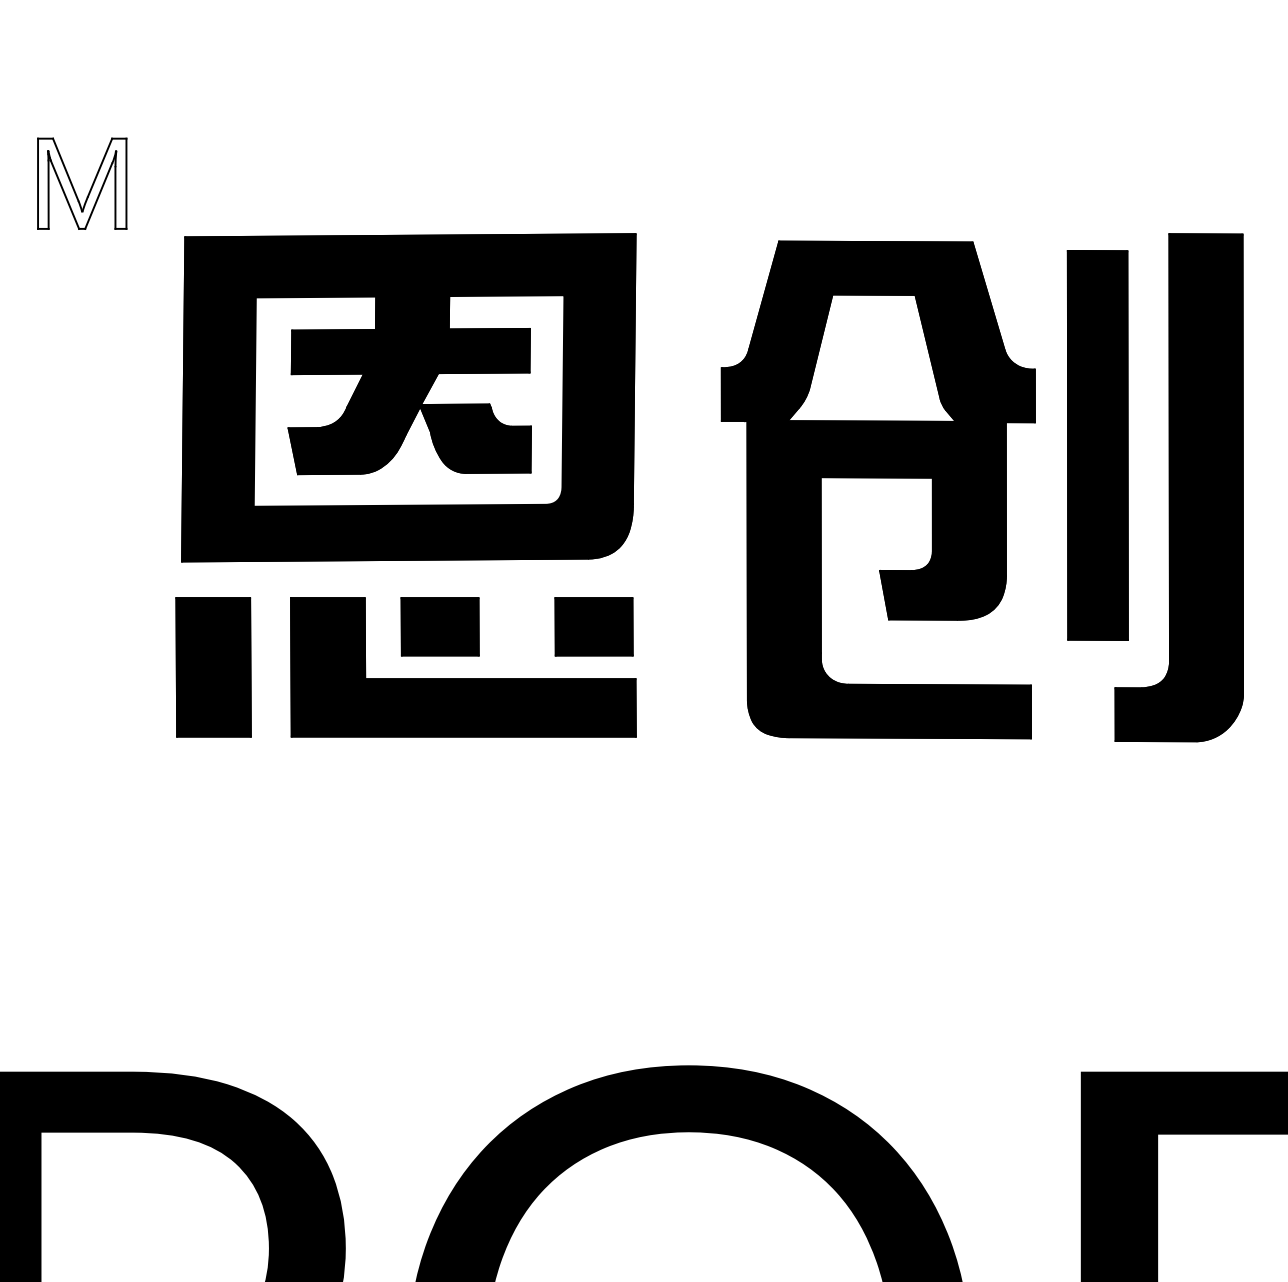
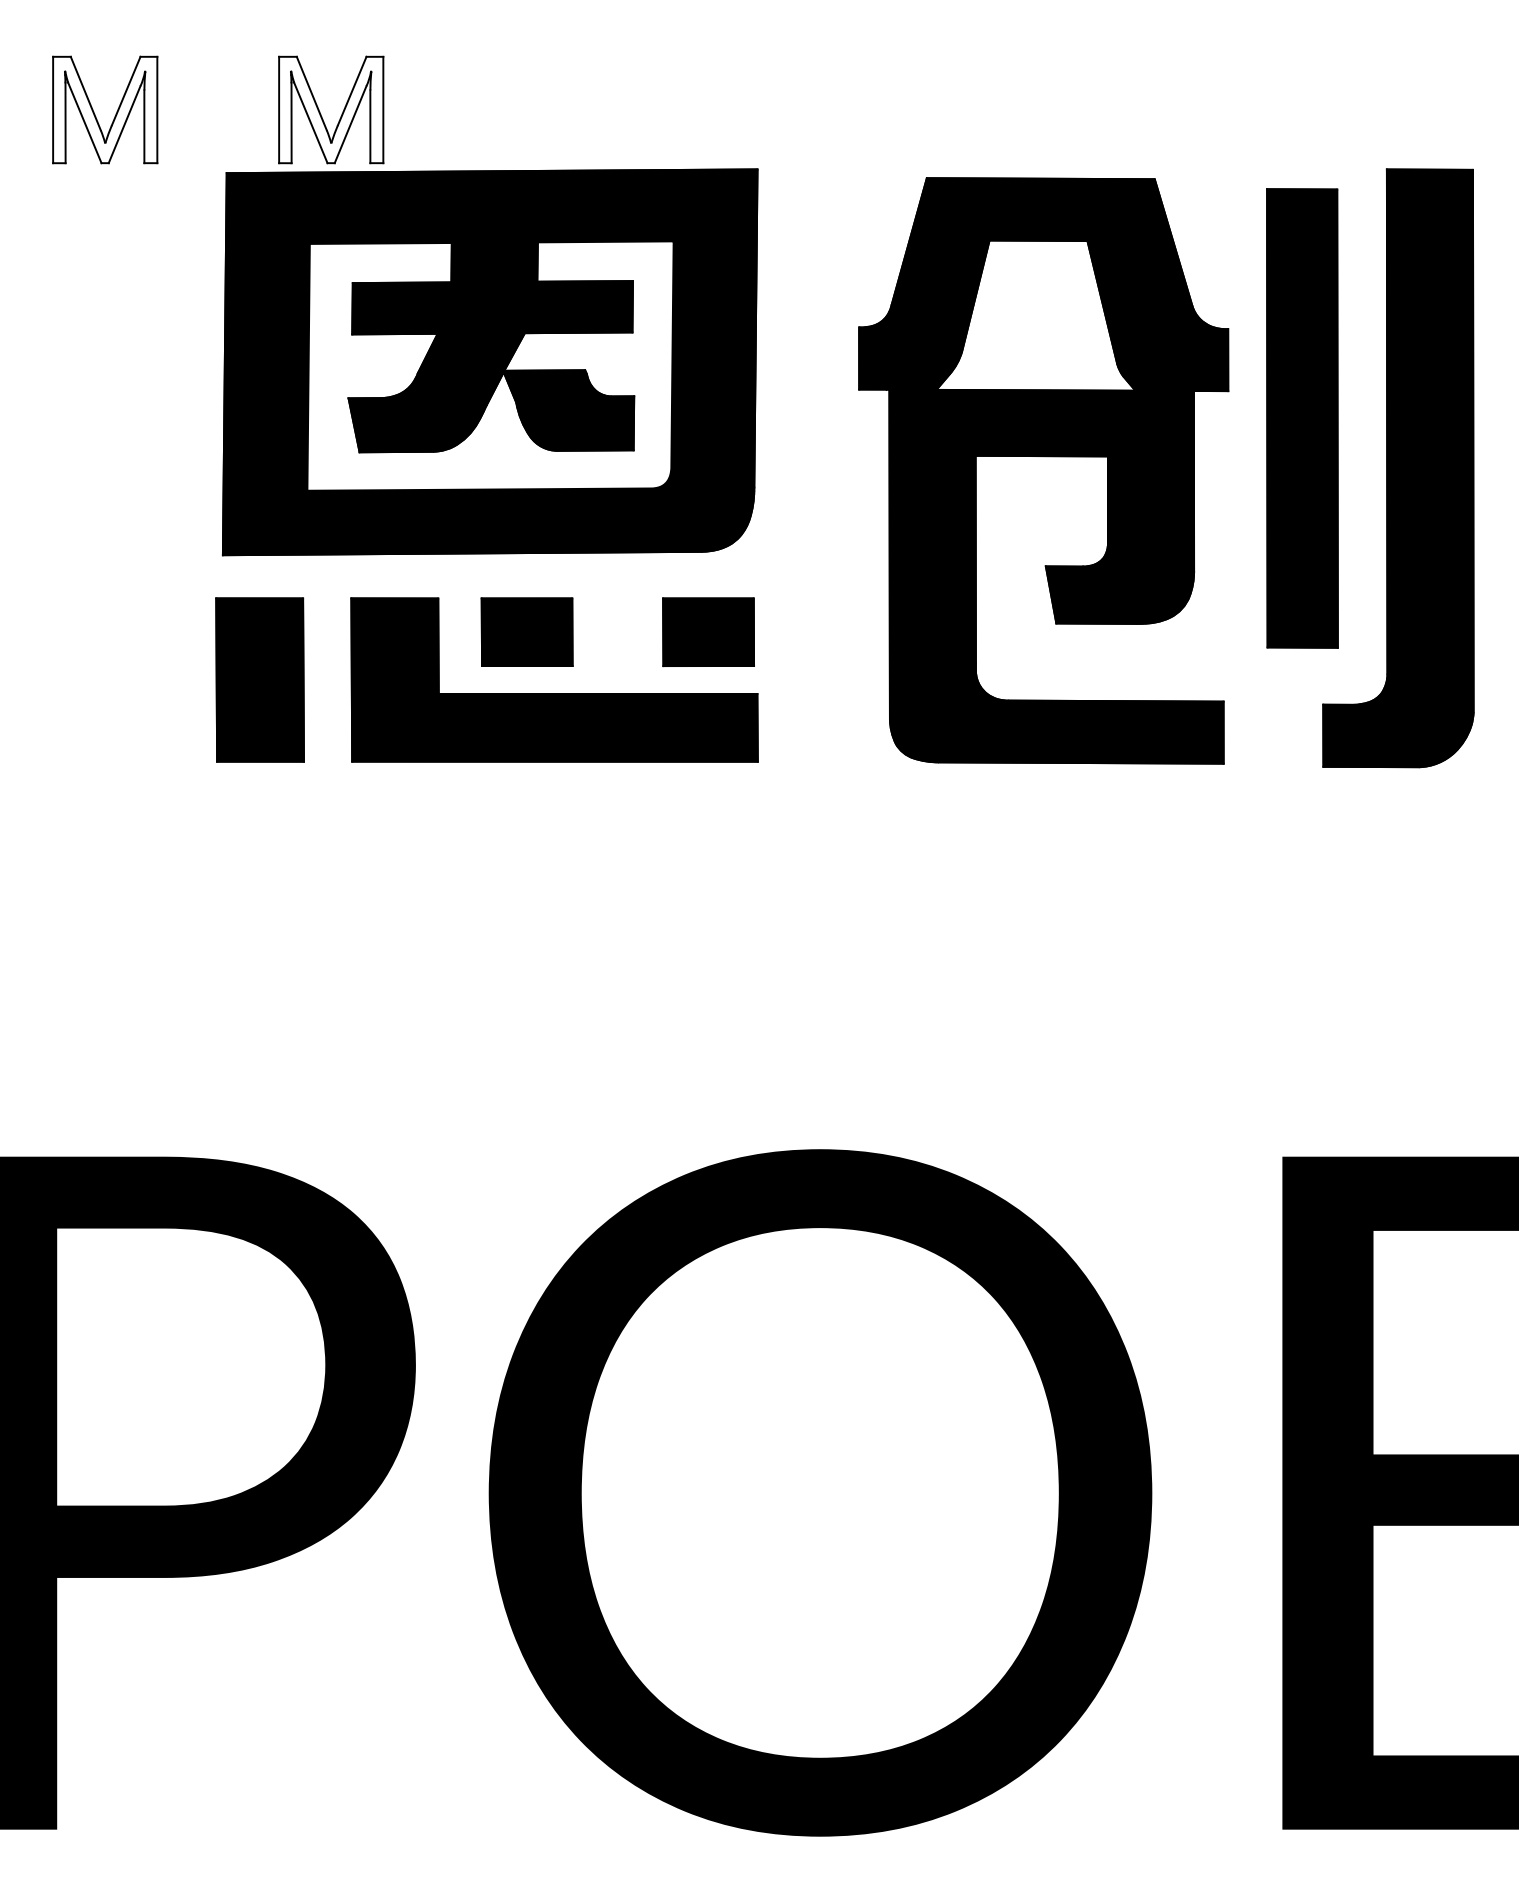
part: (282, 186) -> (341, 113), added

